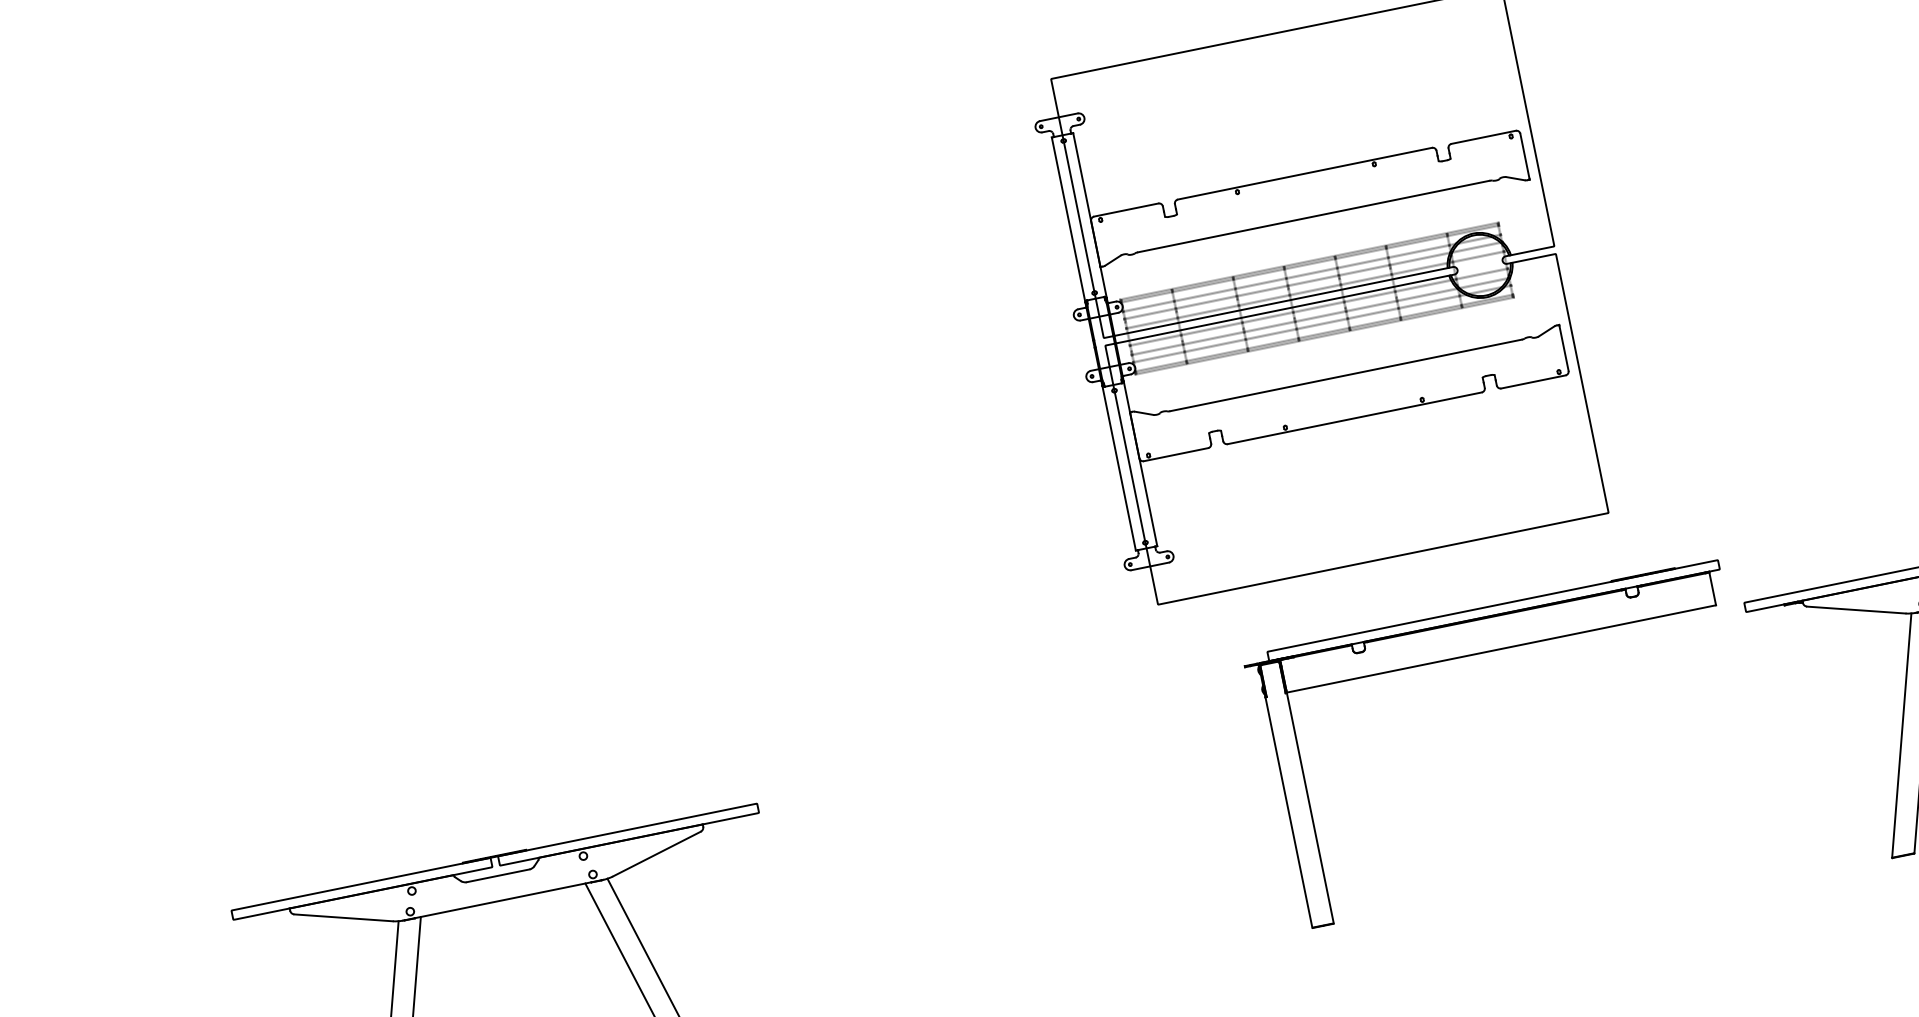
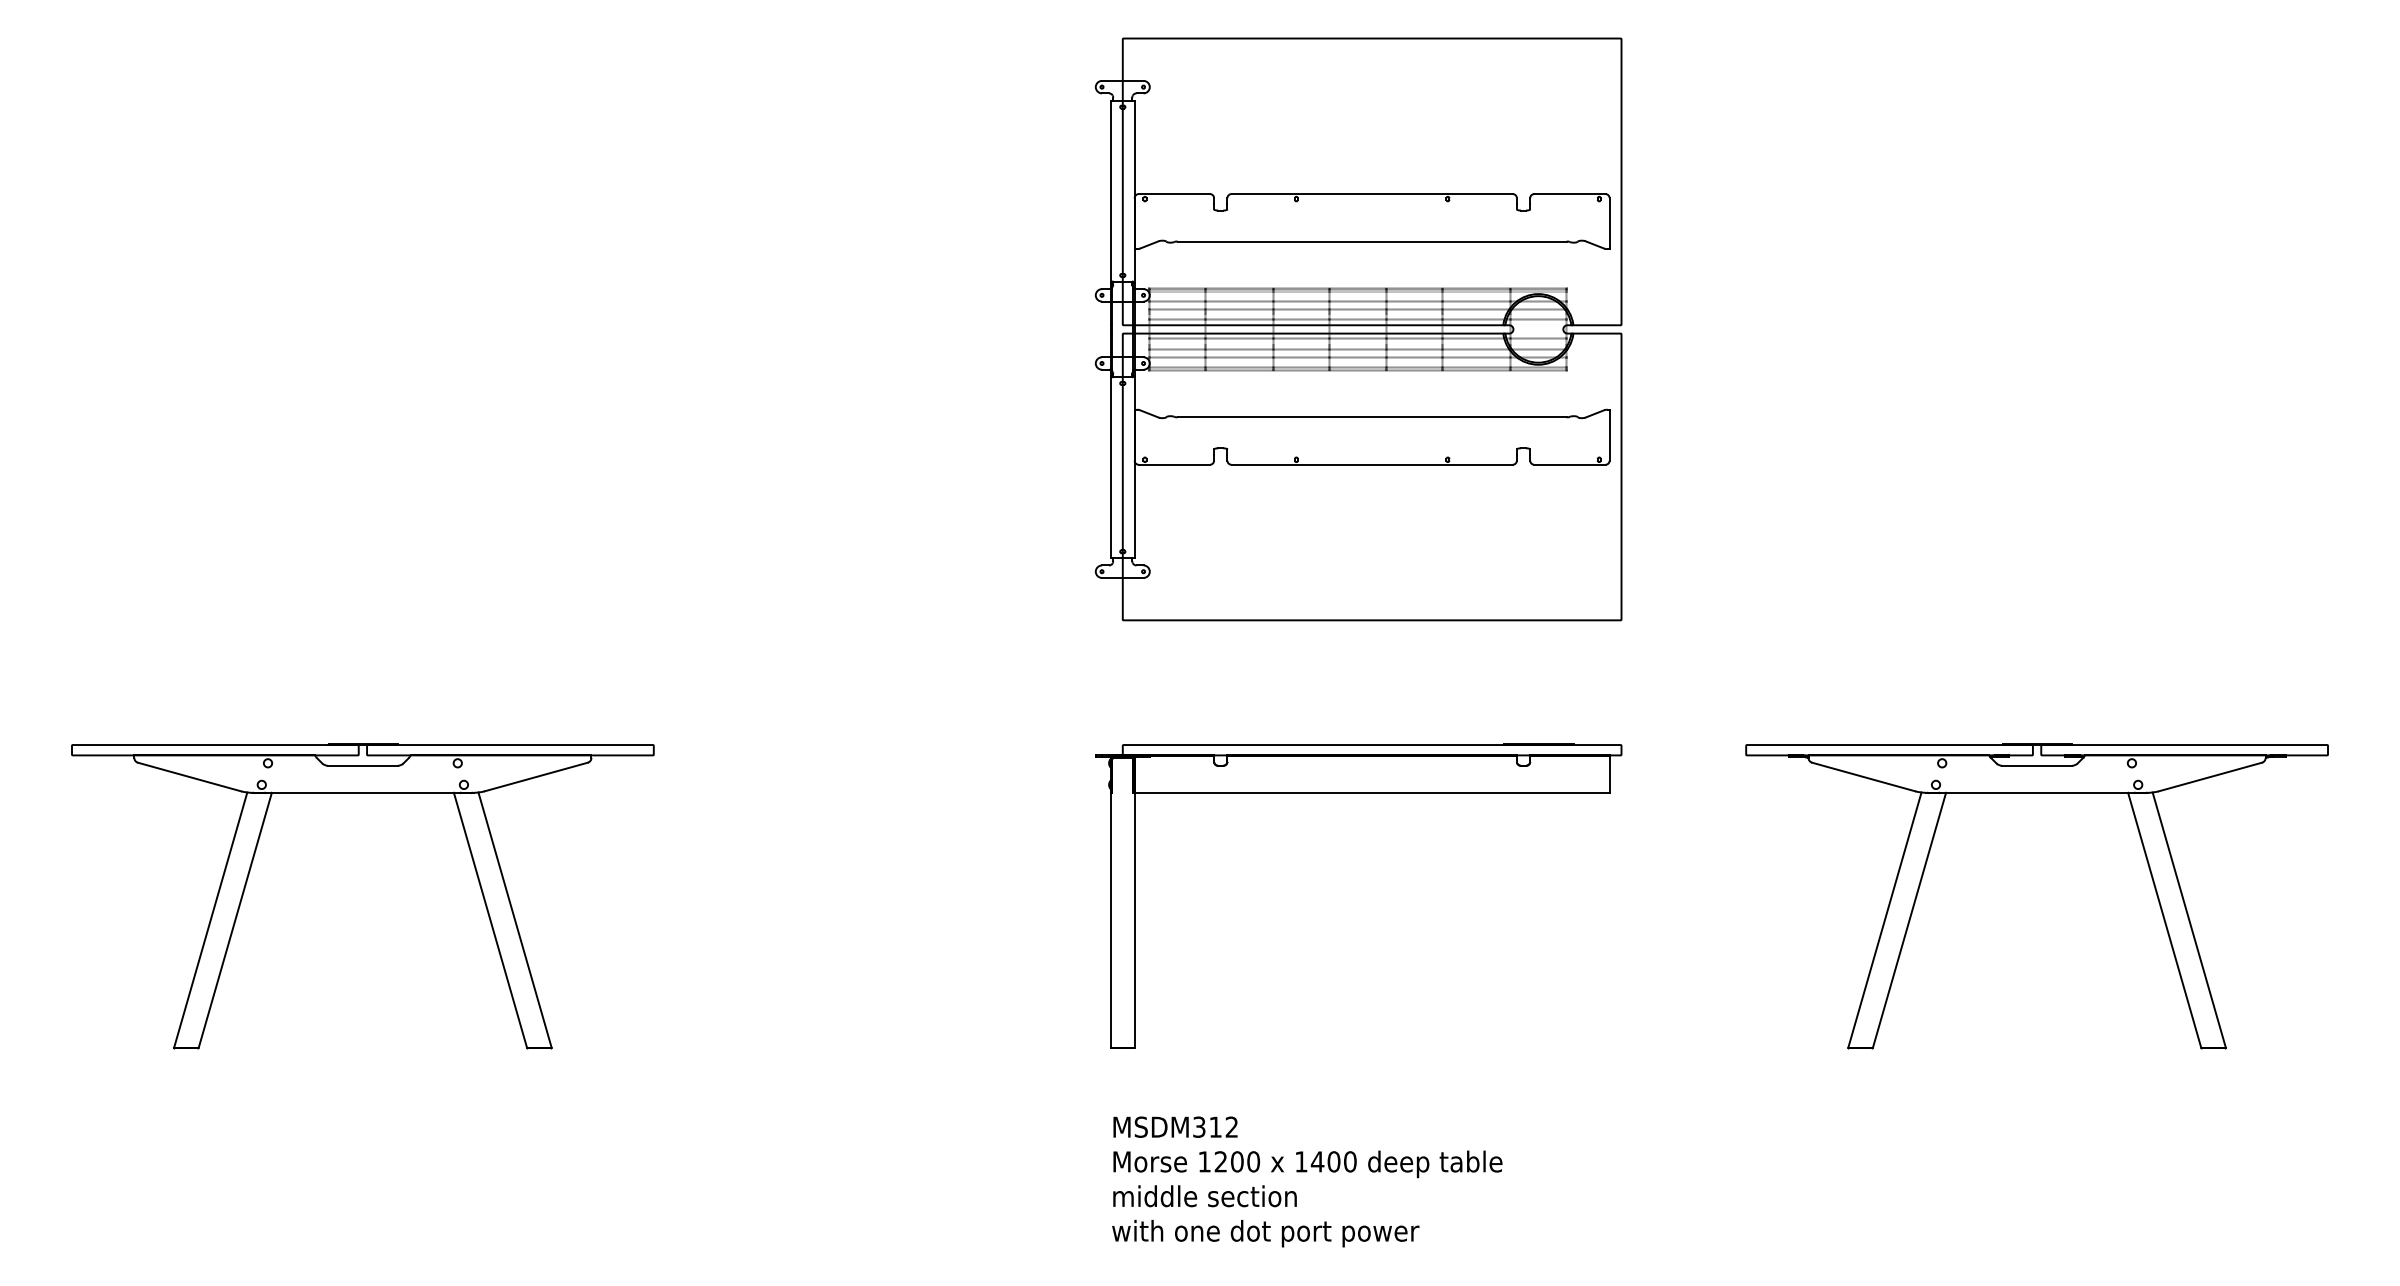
part: (1489, 652) -> (1358, 793), moved

